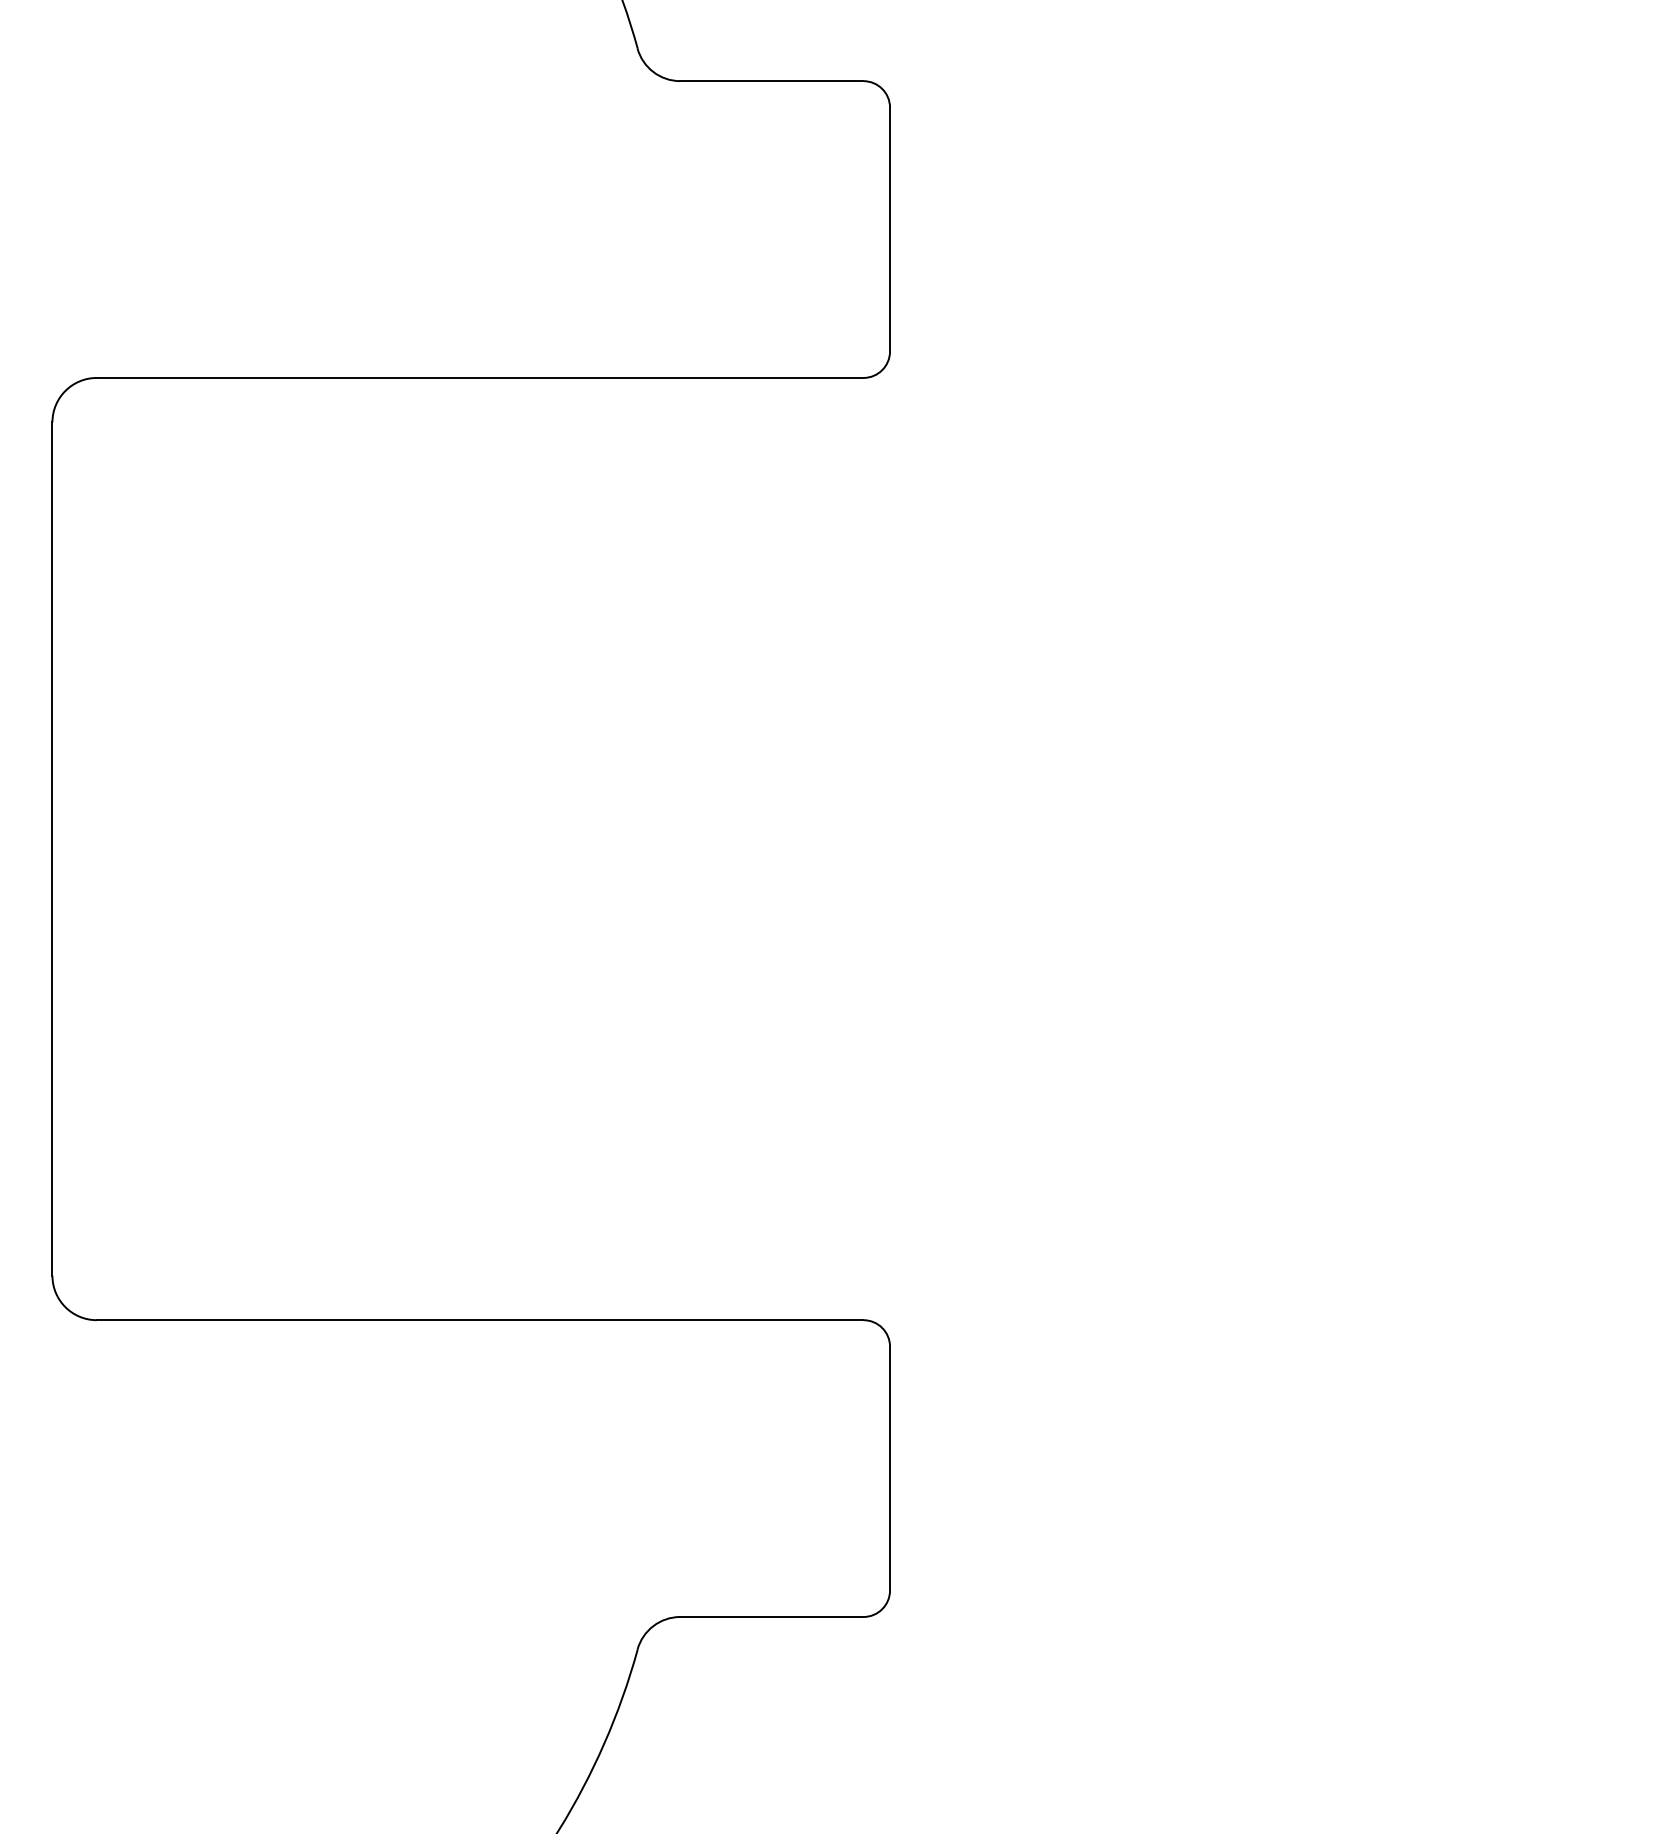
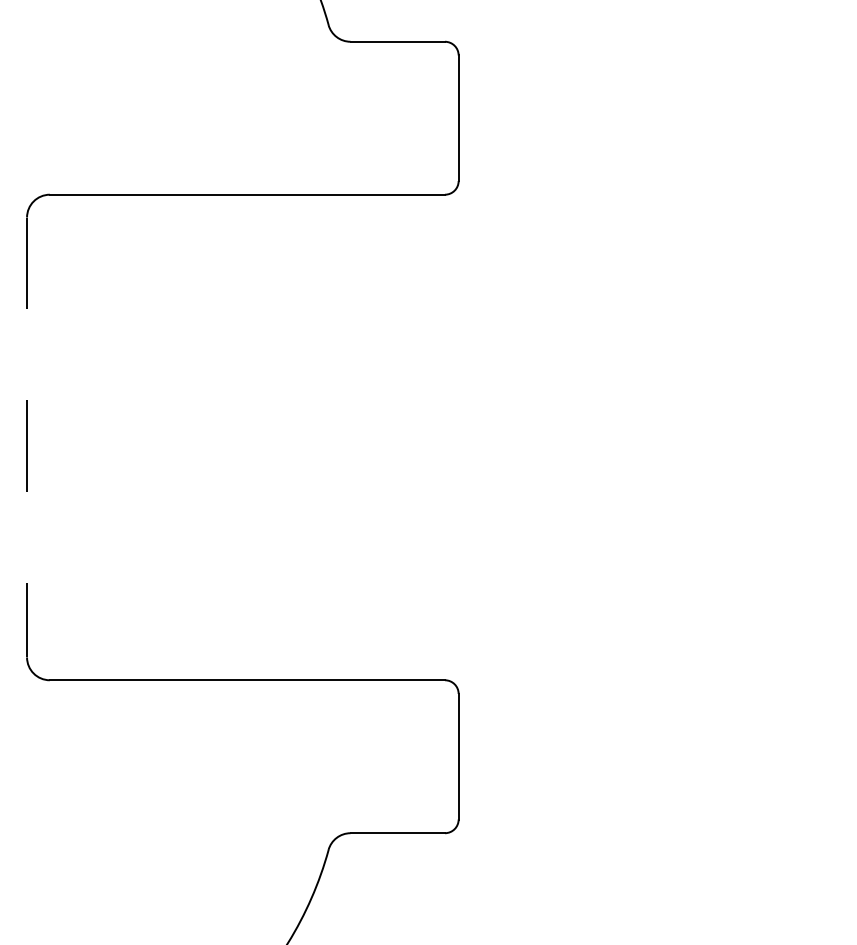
line: (53, 849) -> (27, 437), solid -> dashed

